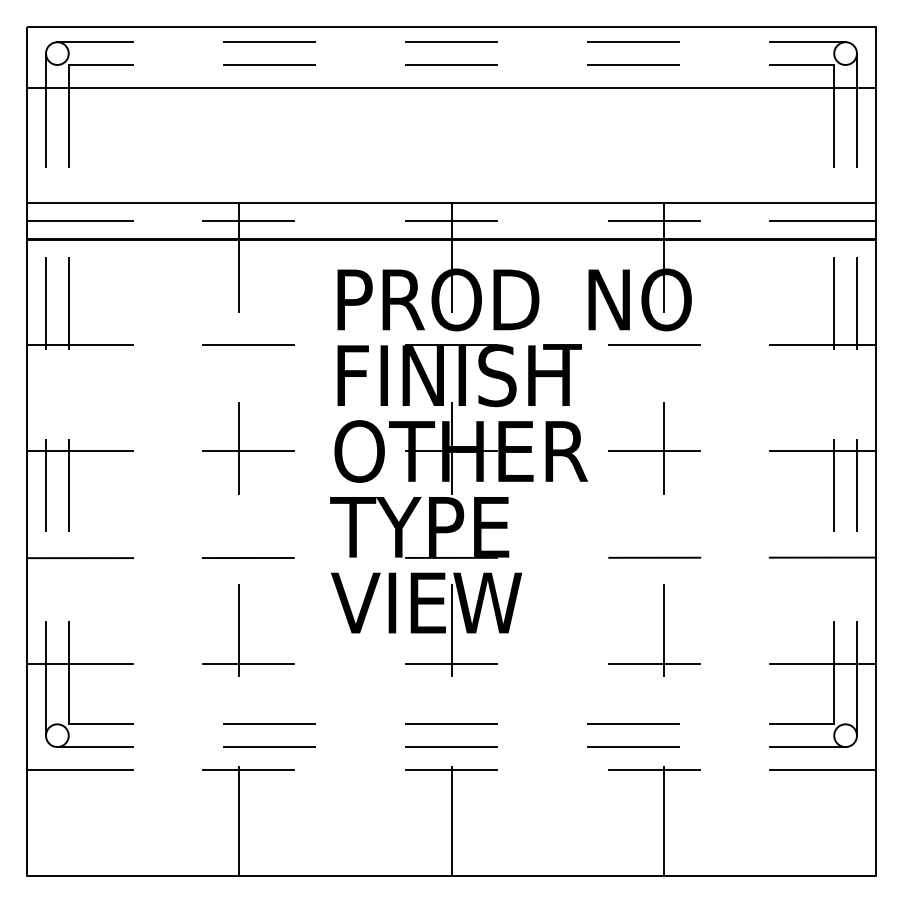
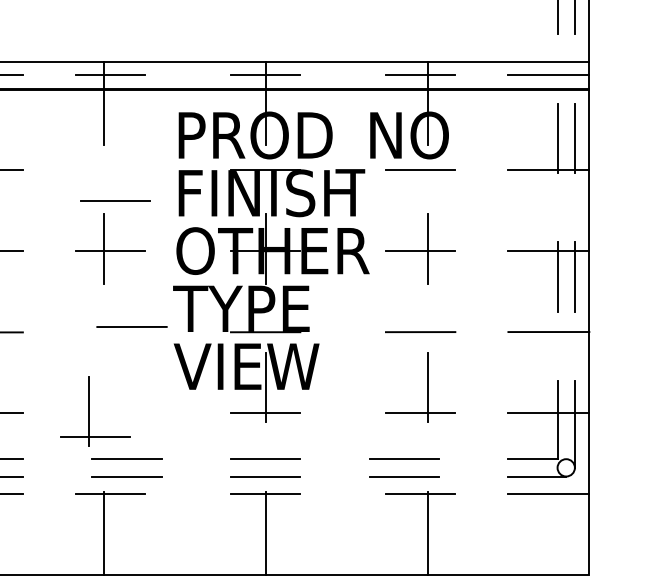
line: (248, 344) -> (115, 200), moved
line: (247, 557) -> (131, 326), moved
part: (239, 630) -> (88, 411), moved

